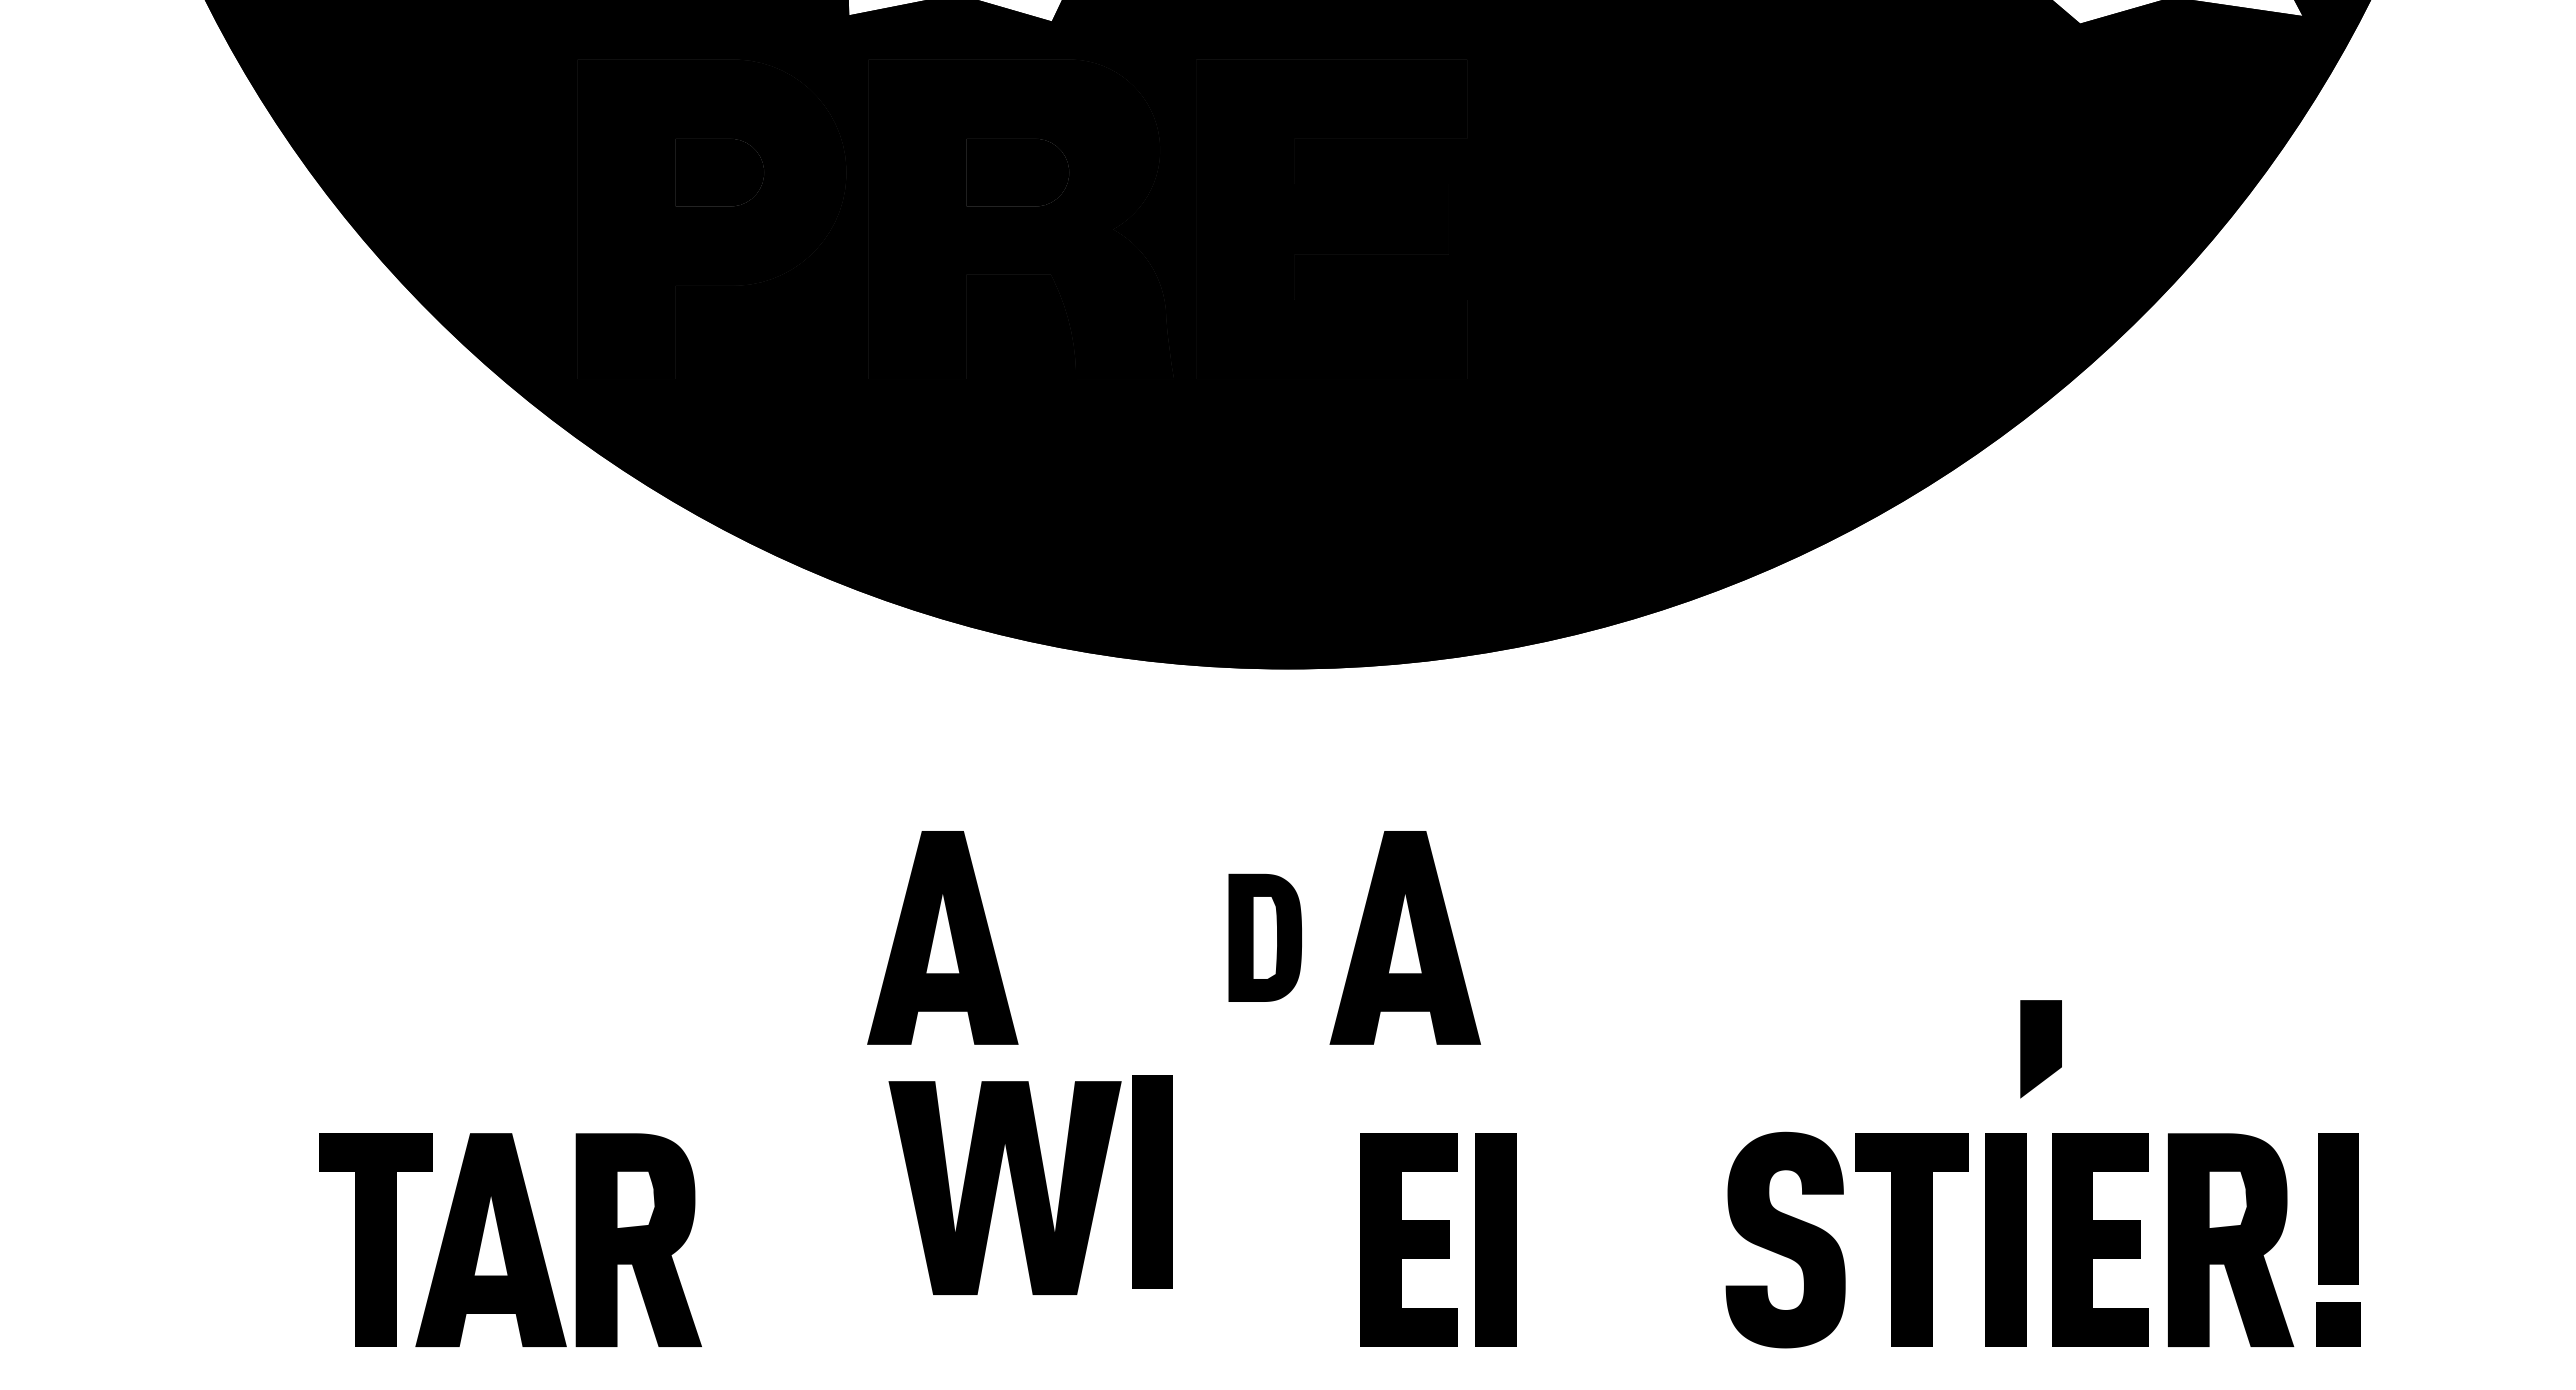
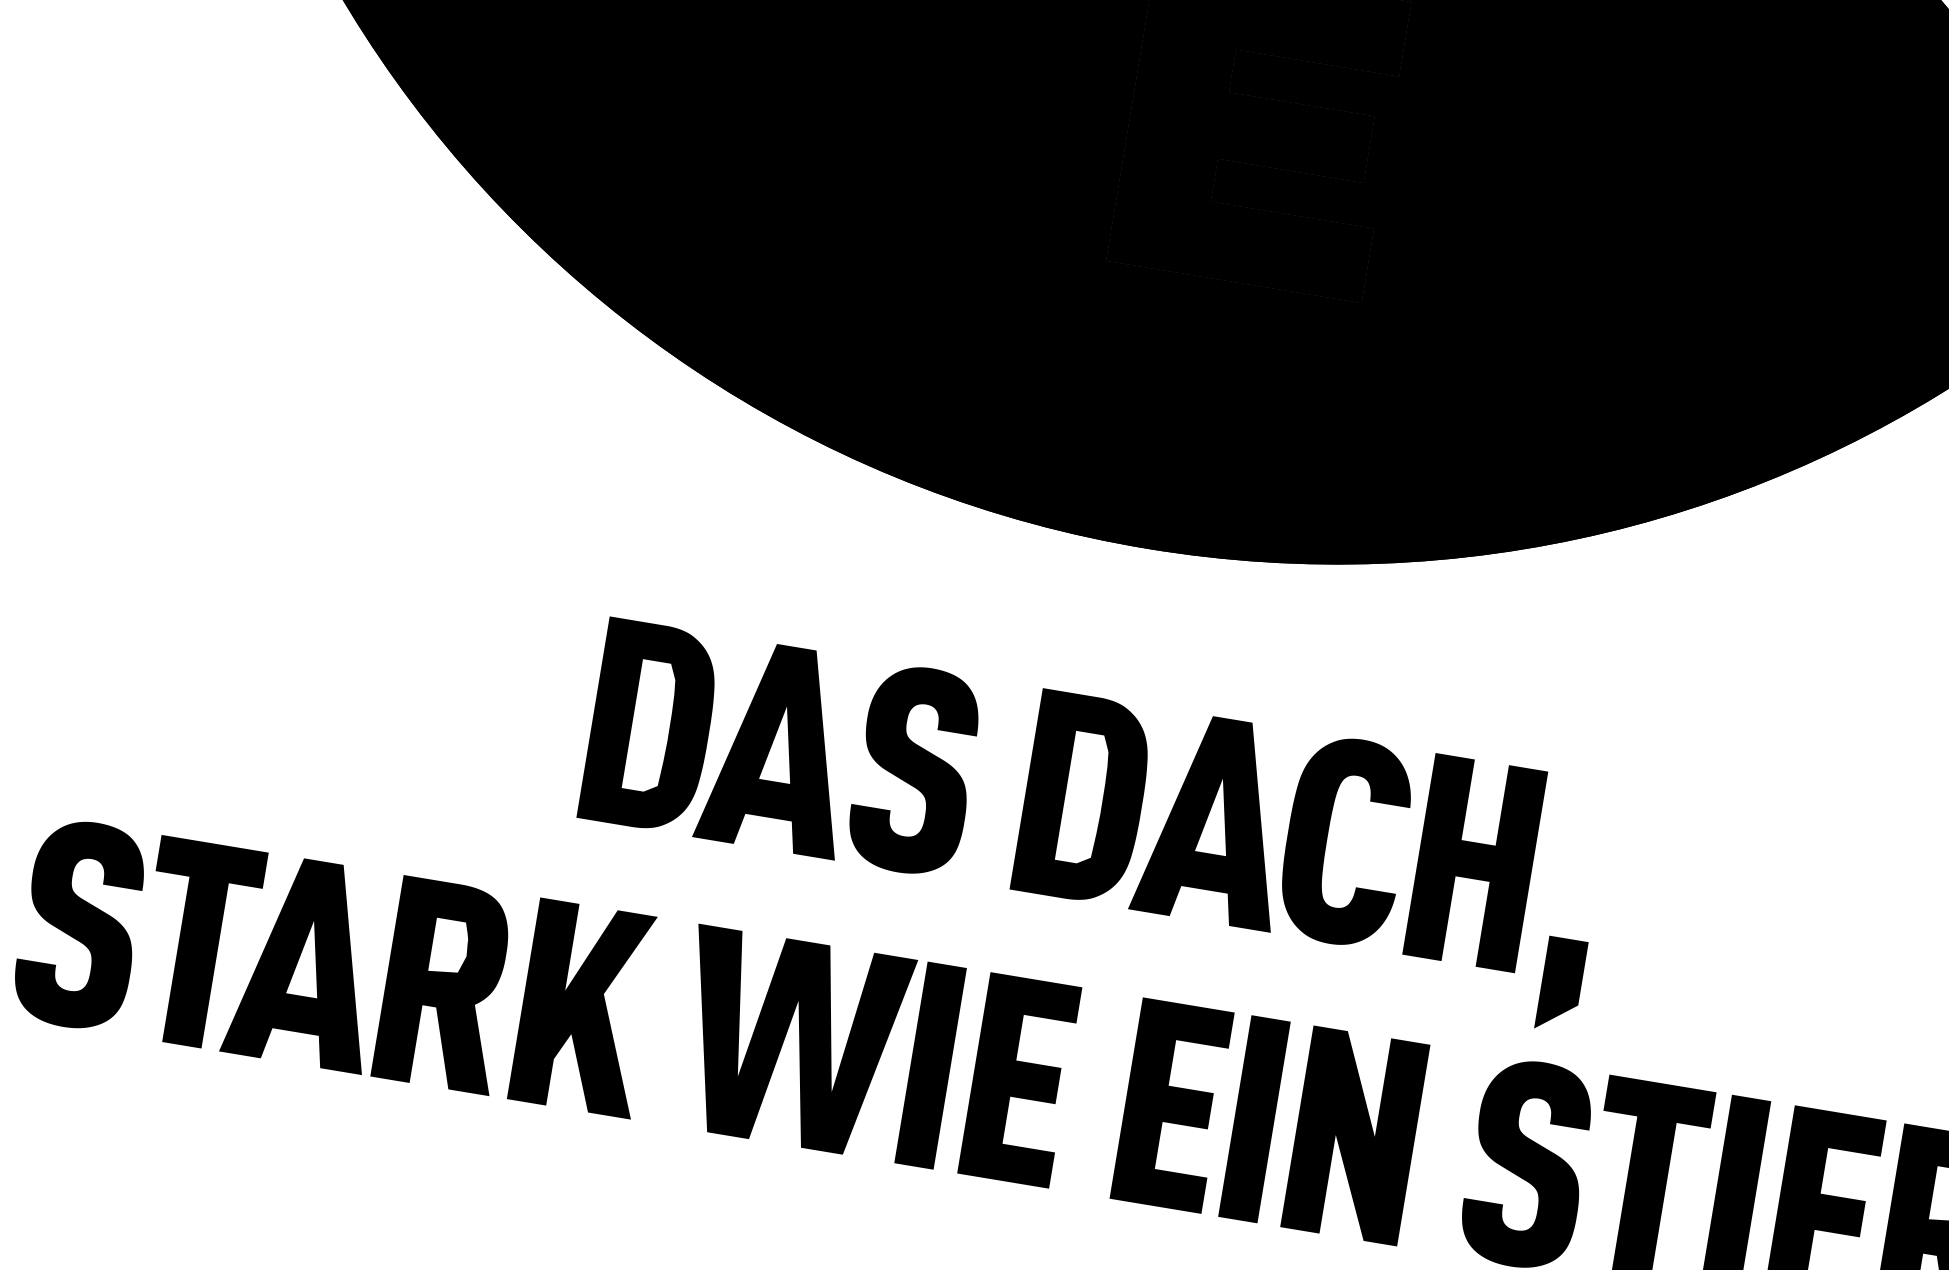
part: (805, 937) -> (650, 726), added
fill: (1085, 937) -> (914, 769), added
part: (1265, 937) -> (1084, 798), size x1.67
fill: (1542, 937) -> (1345, 841), added
fill: (1680, 937) -> (1475, 862), added
part: (2040, 1049) -> (1560, 985), moved
part: (1152, 1181) -> (930, 1065), moved
part: (997, 1187) -> (784, 1040), moved
fill: (250, 1239) -> (80, 924), added
part: (786, 1239) -> (585, 1007), added
part: (1246, 1239) -> (1019, 1079), added
fill: (1603, 1240) -> (1355, 1136), added

